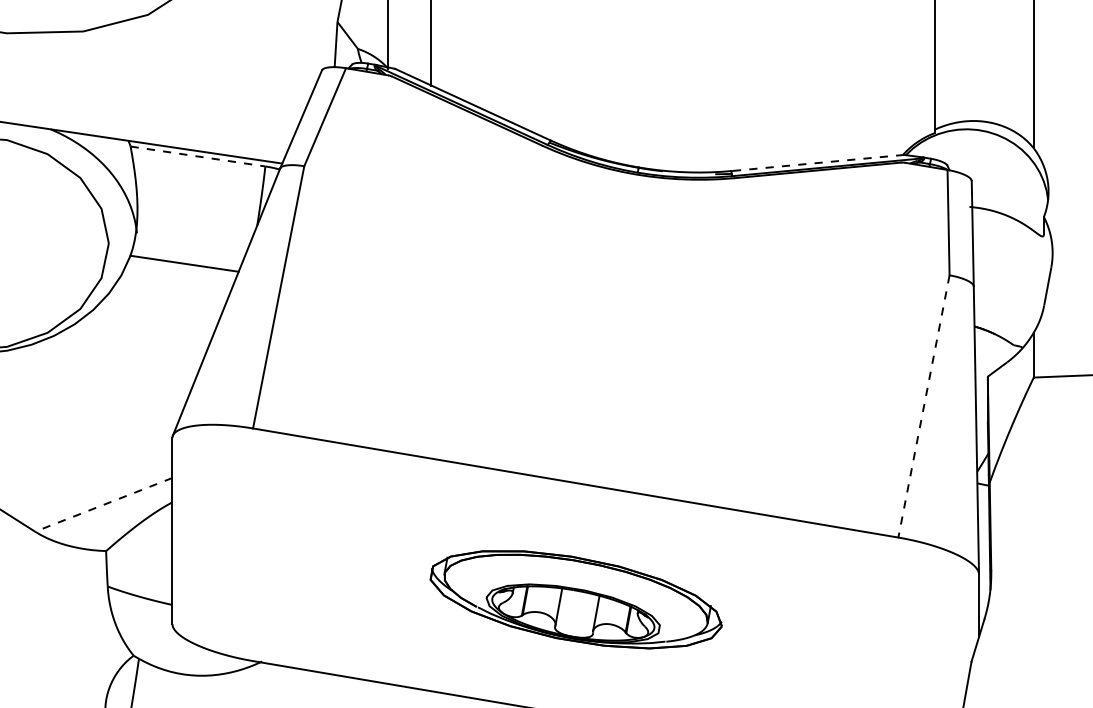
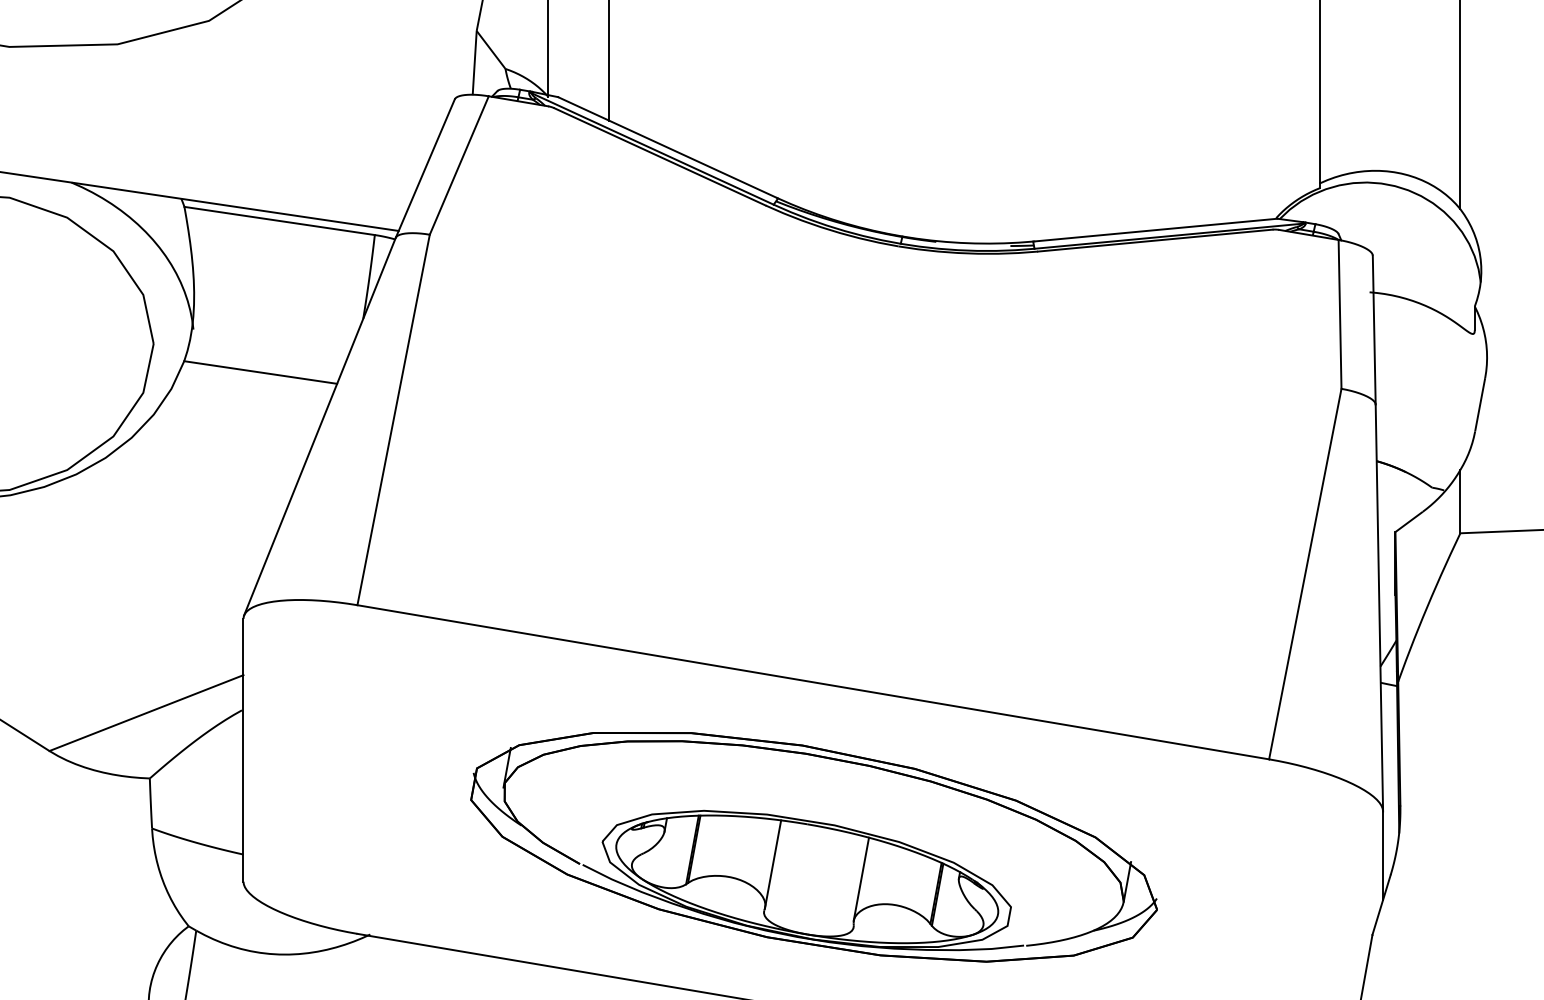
line: (198, 156) -> (280, 221), dashed -> solid
line: (818, 163) -> (1156, 230), dashed -> solid
line: (924, 406) -> (1305, 574), dashed -> solid
line: (103, 505) -> (146, 713), dashed -> solid
part: (575, 599) -> (813, 847), size x1.67

